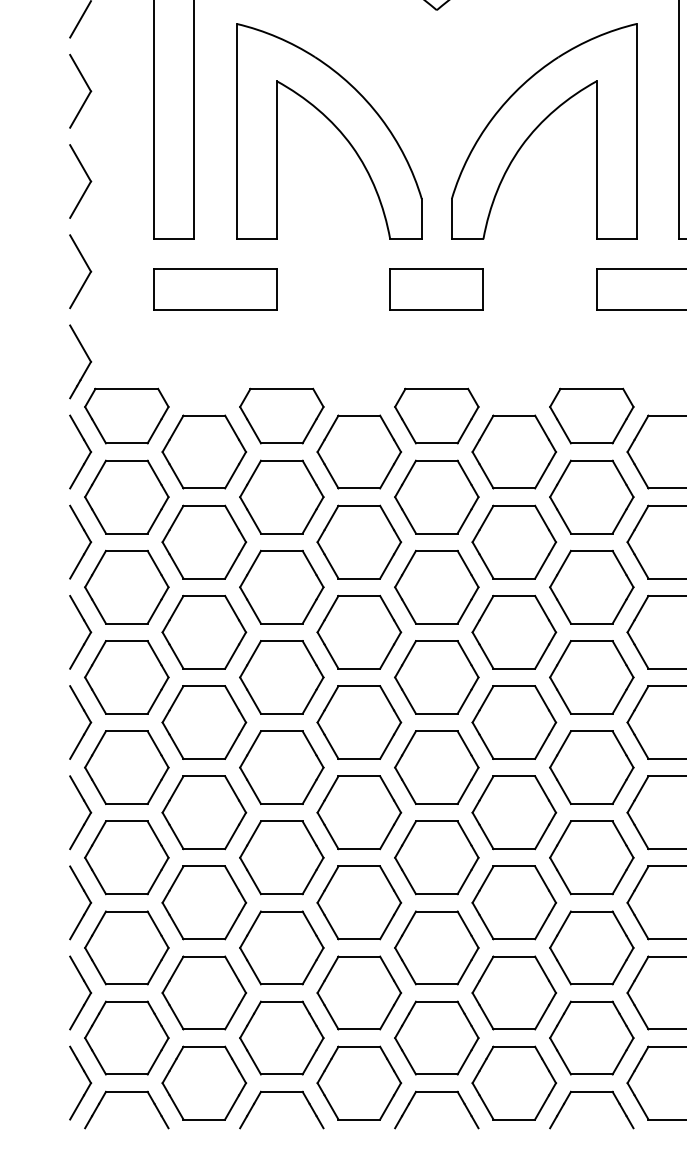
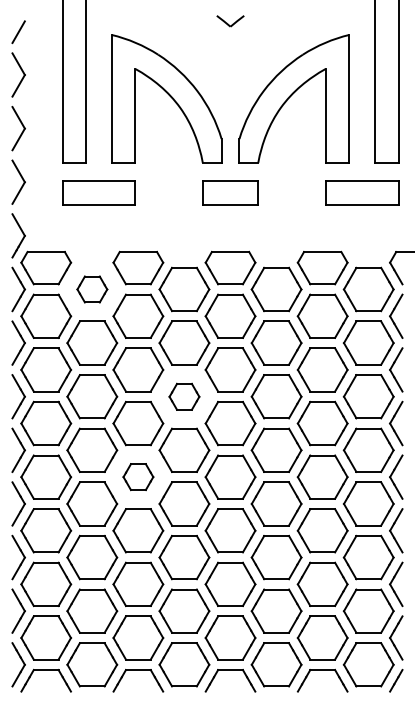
part: (204, 452) -> (92, 289), size x0.6
part: (359, 631) -> (184, 396), size x0.6
part: (282, 766) -> (138, 476), size x0.6

